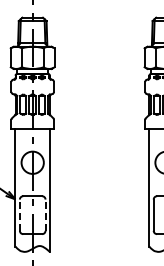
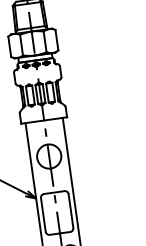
line: (19, 215) -> (42, 215), dashed -> solid
line: (45, 215) -> (70, 211), dashed -> solid

